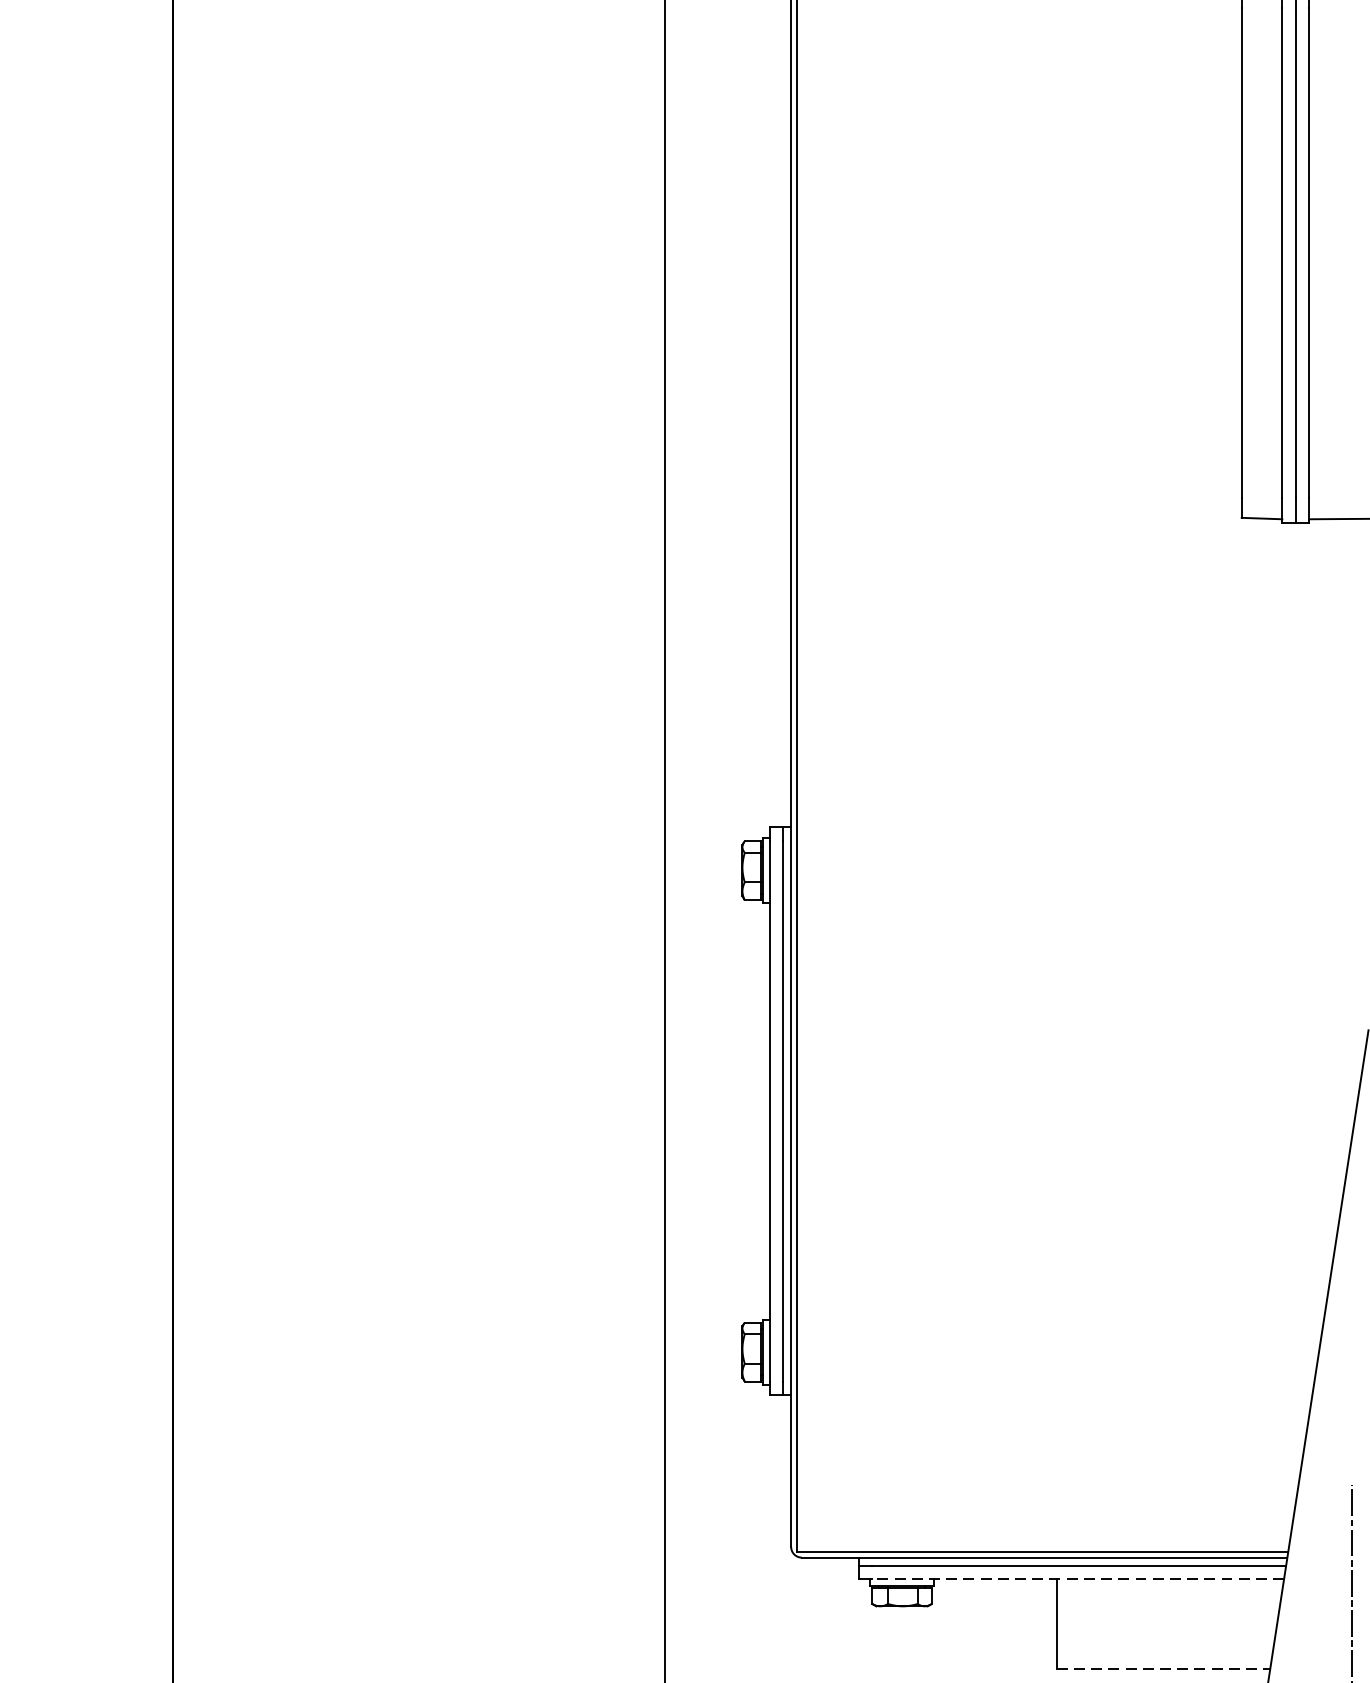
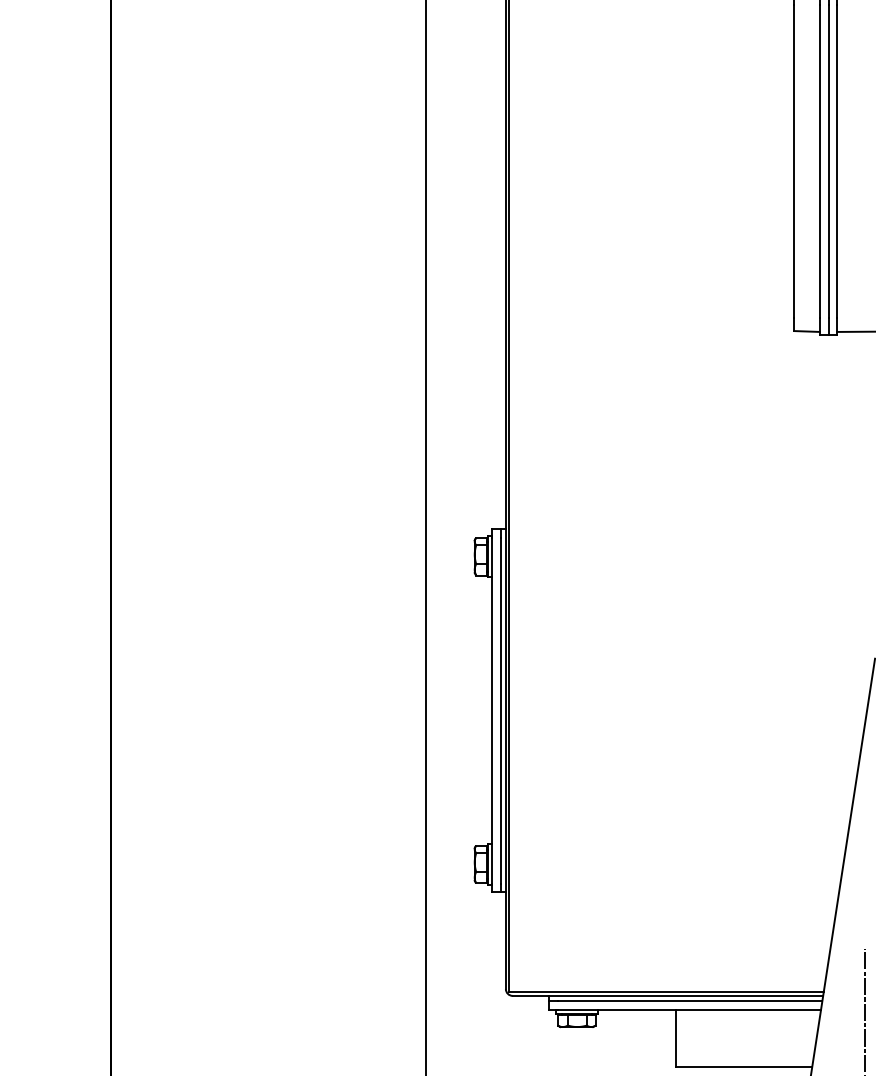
line: (1078, 1578) -> (689, 1009), dashed -> solid
line: (1164, 1668) -> (744, 1066), dashed -> solid

